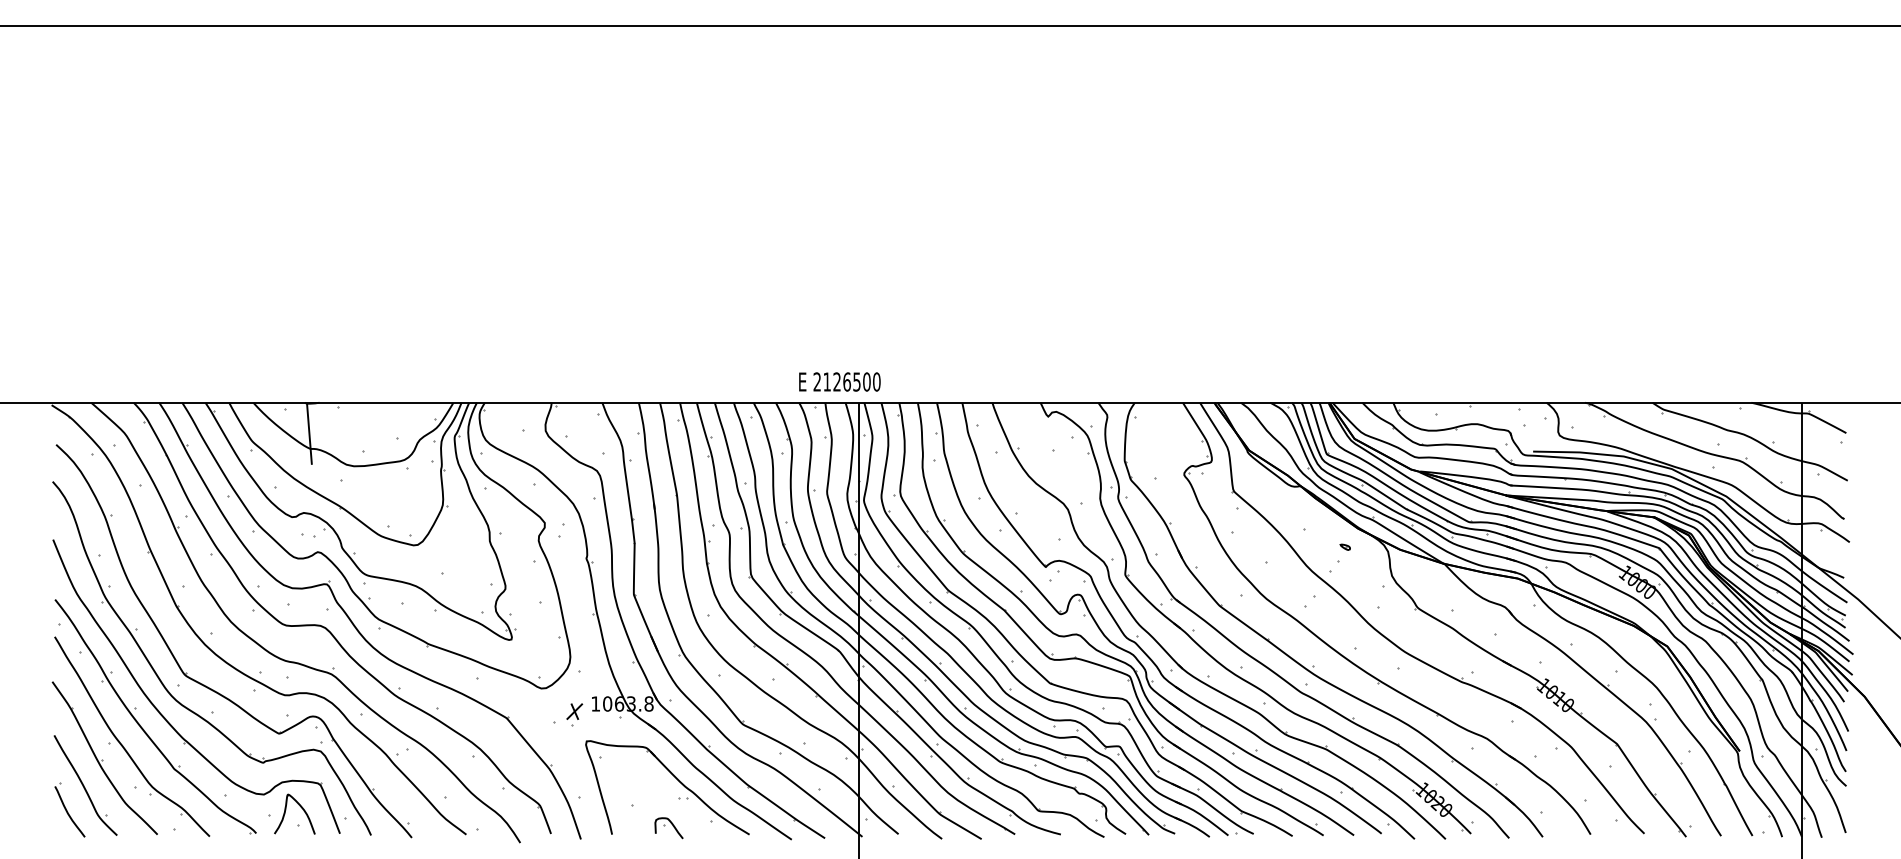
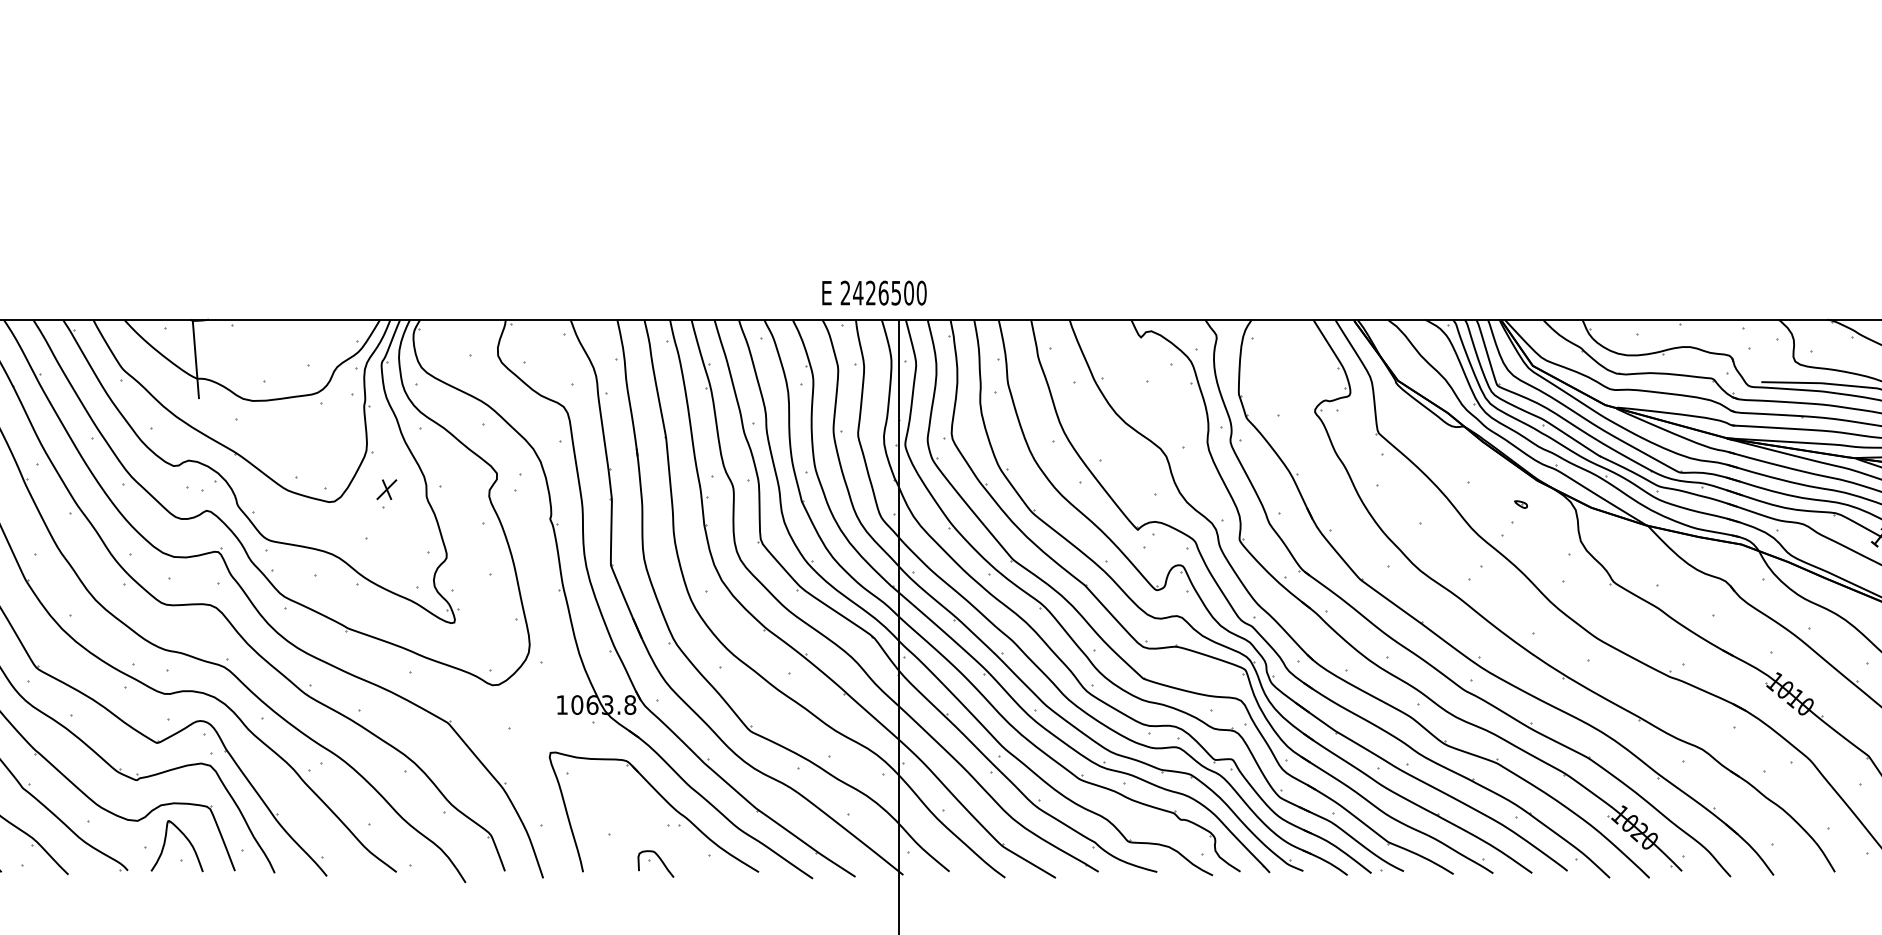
text: (827, 381) -> (858, 292), 2126500 -> 2426500
part: (574, 714) -> (386, 493), moved

